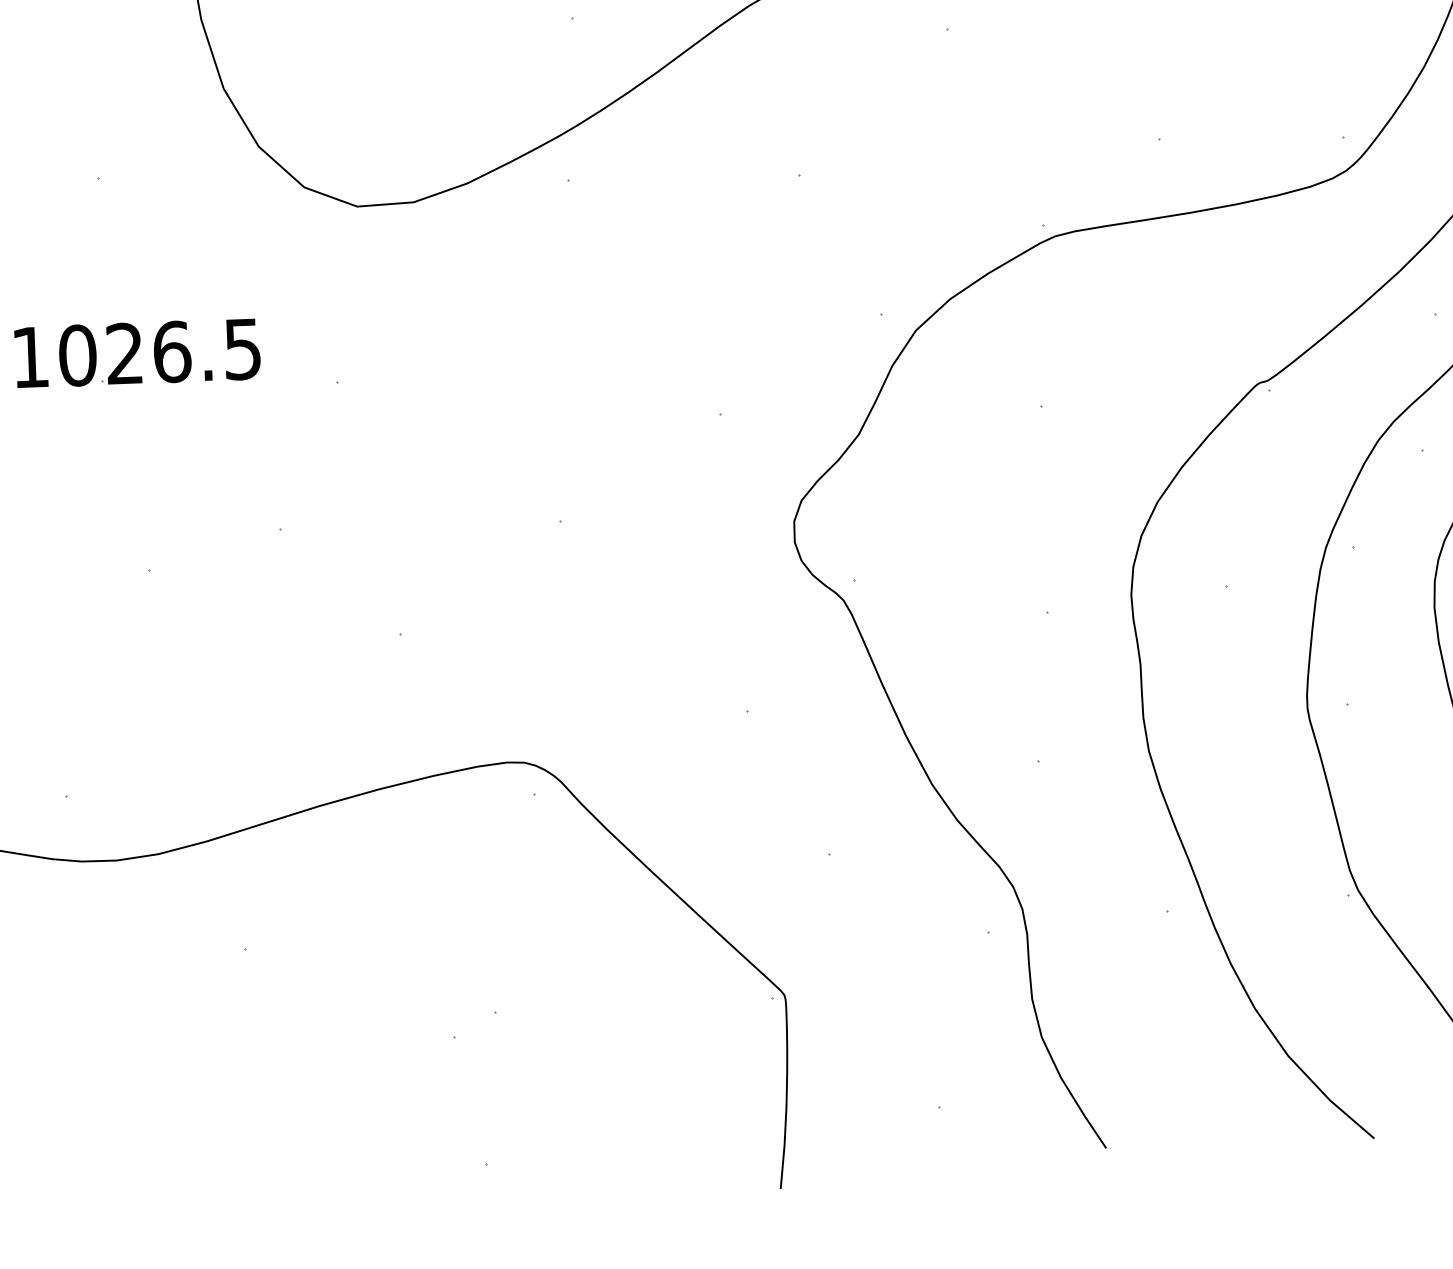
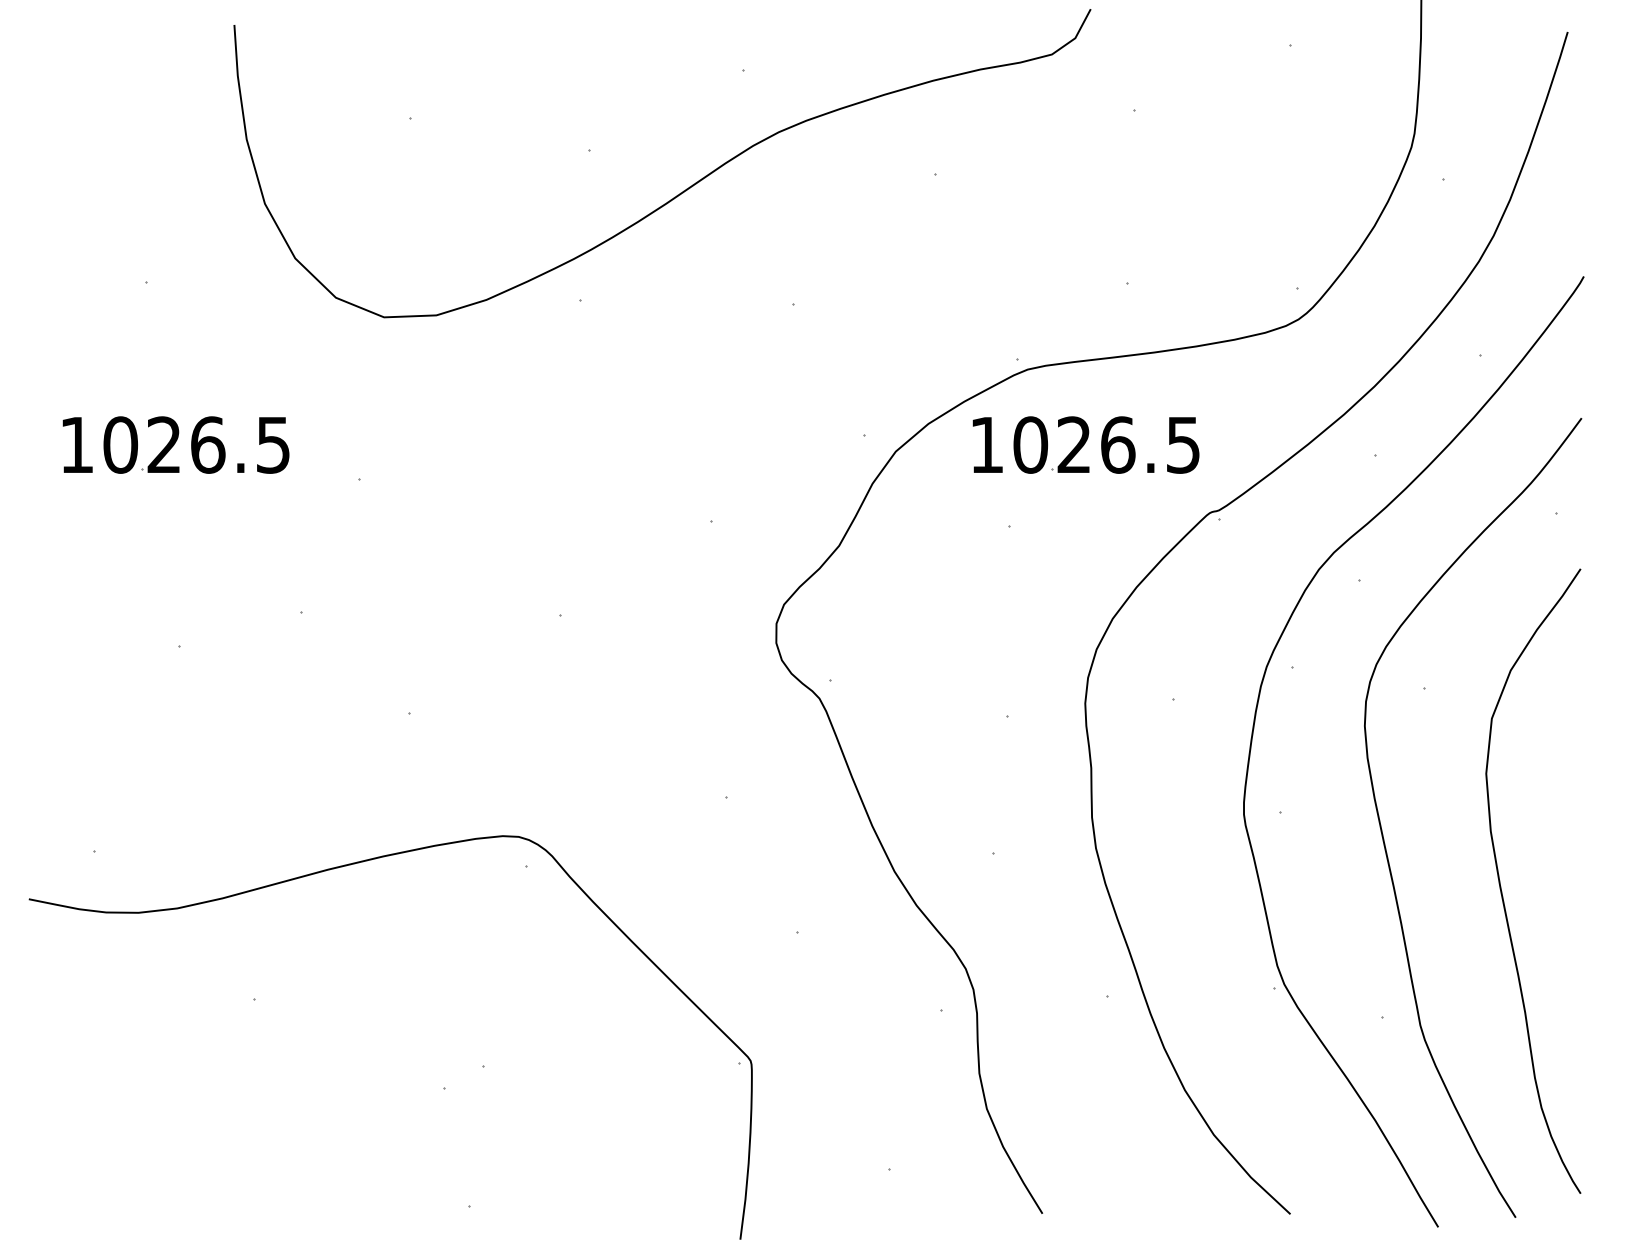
part: (1120, 314) -> (1085, 444), added

